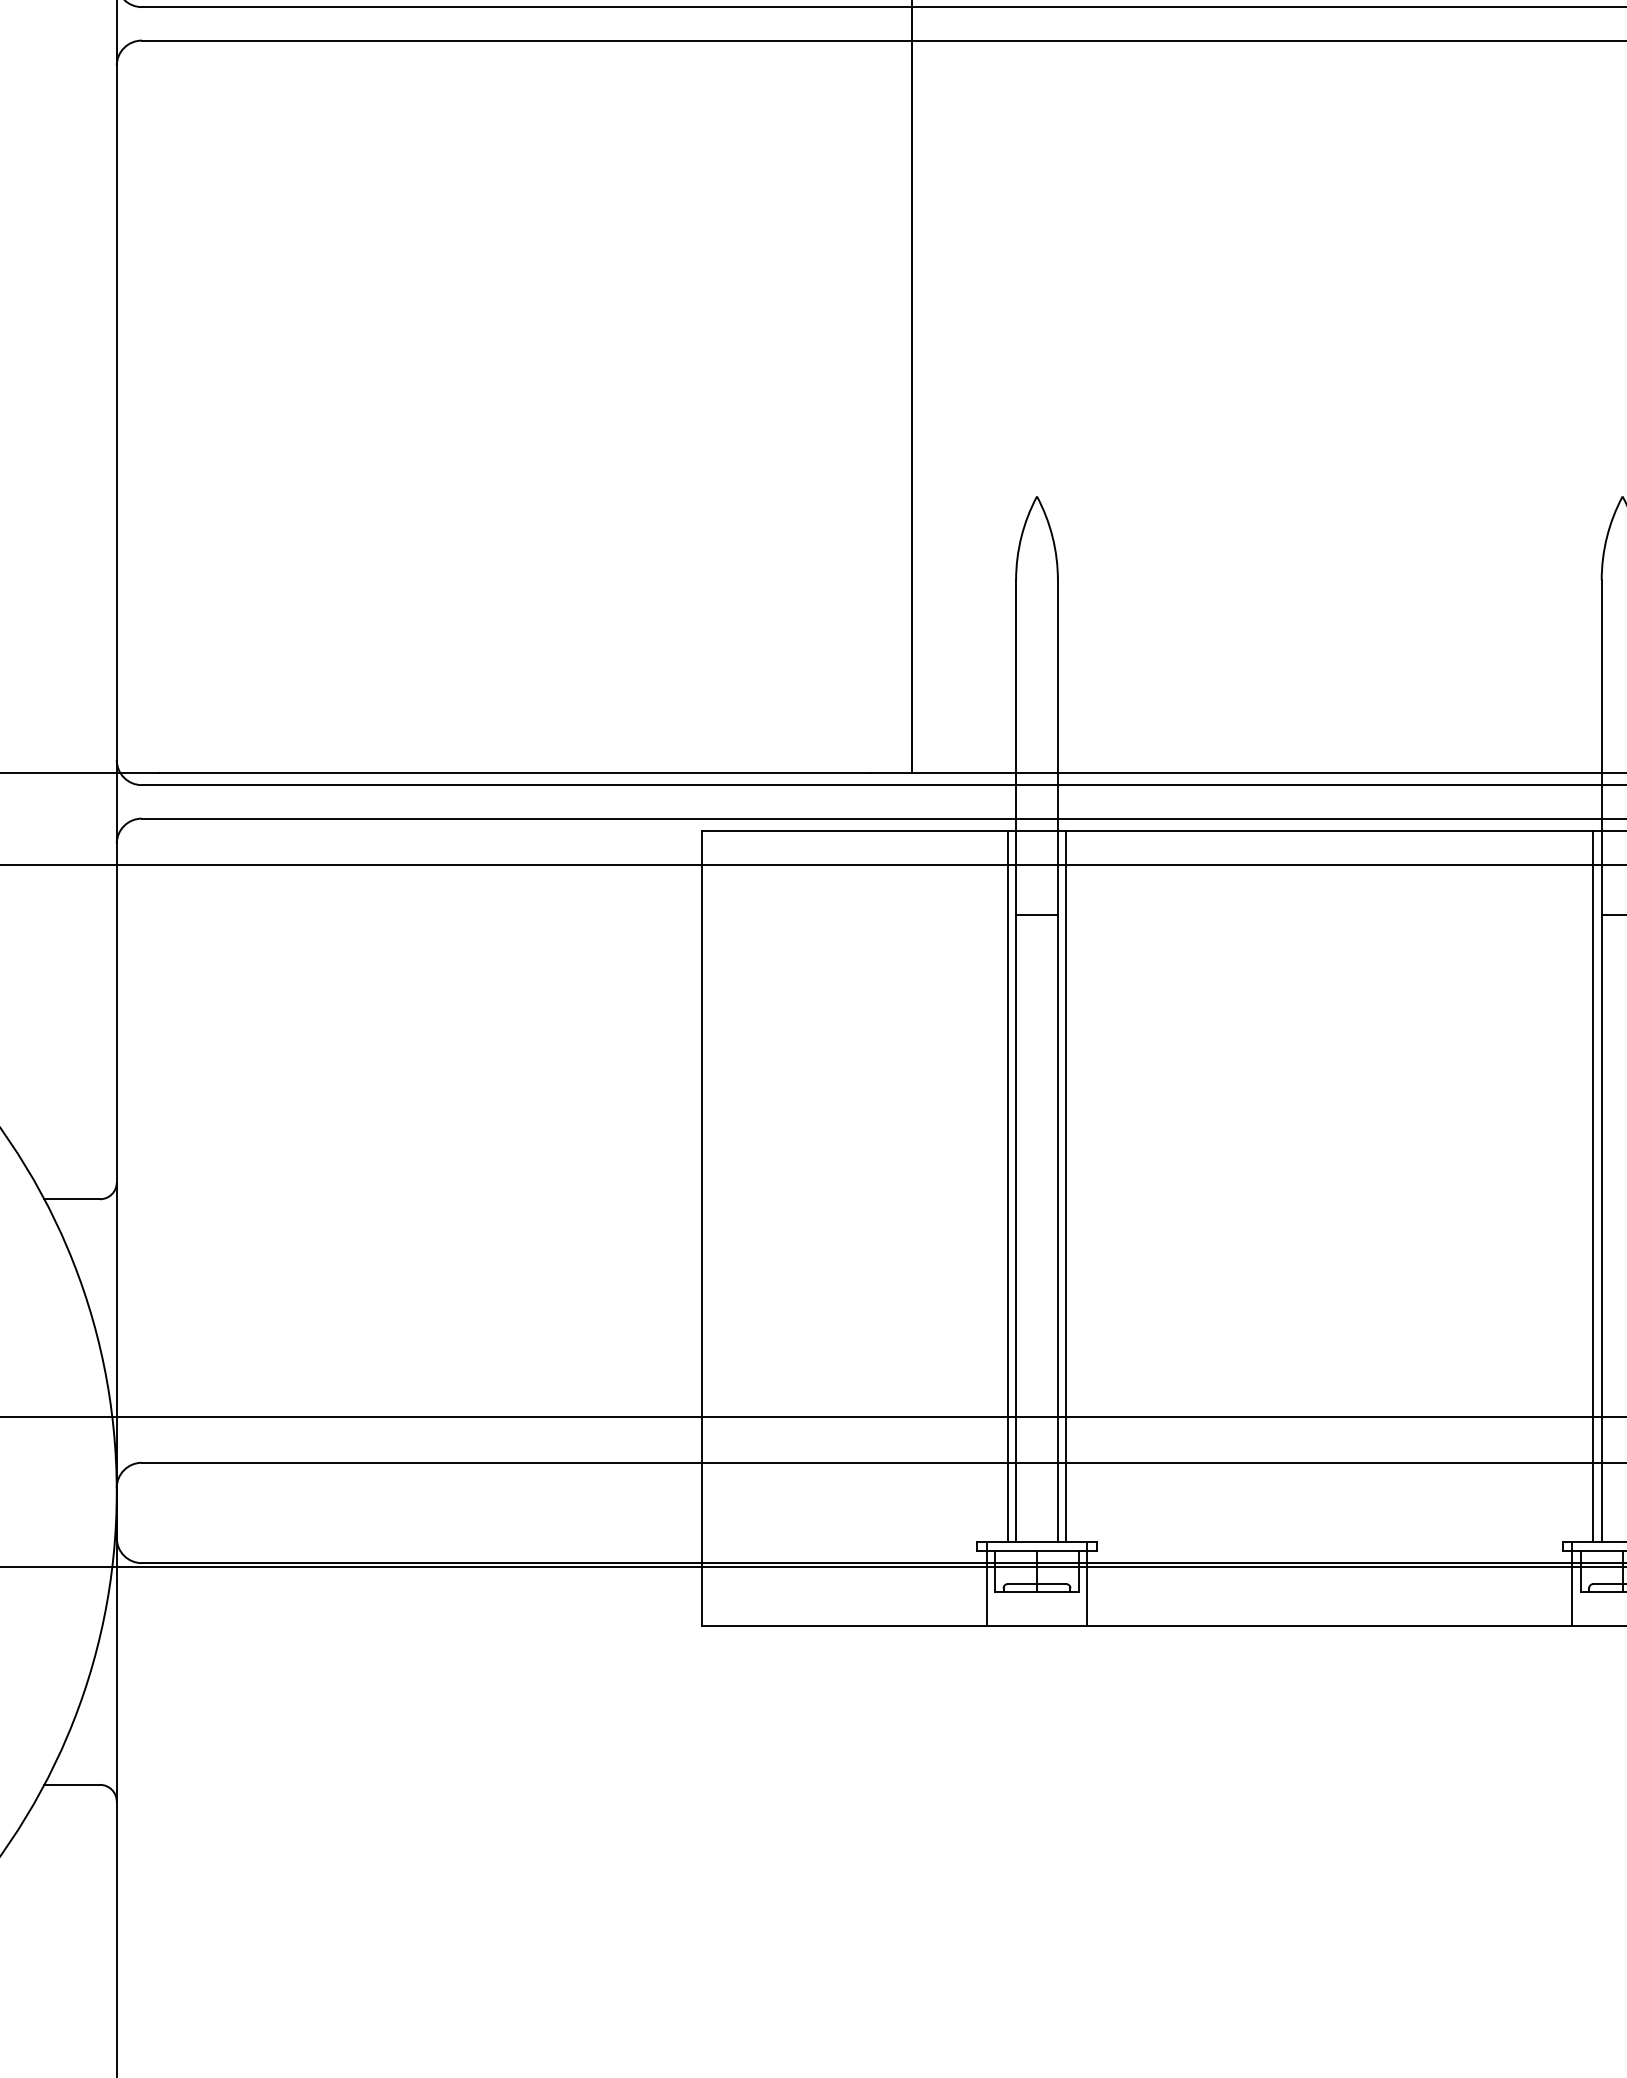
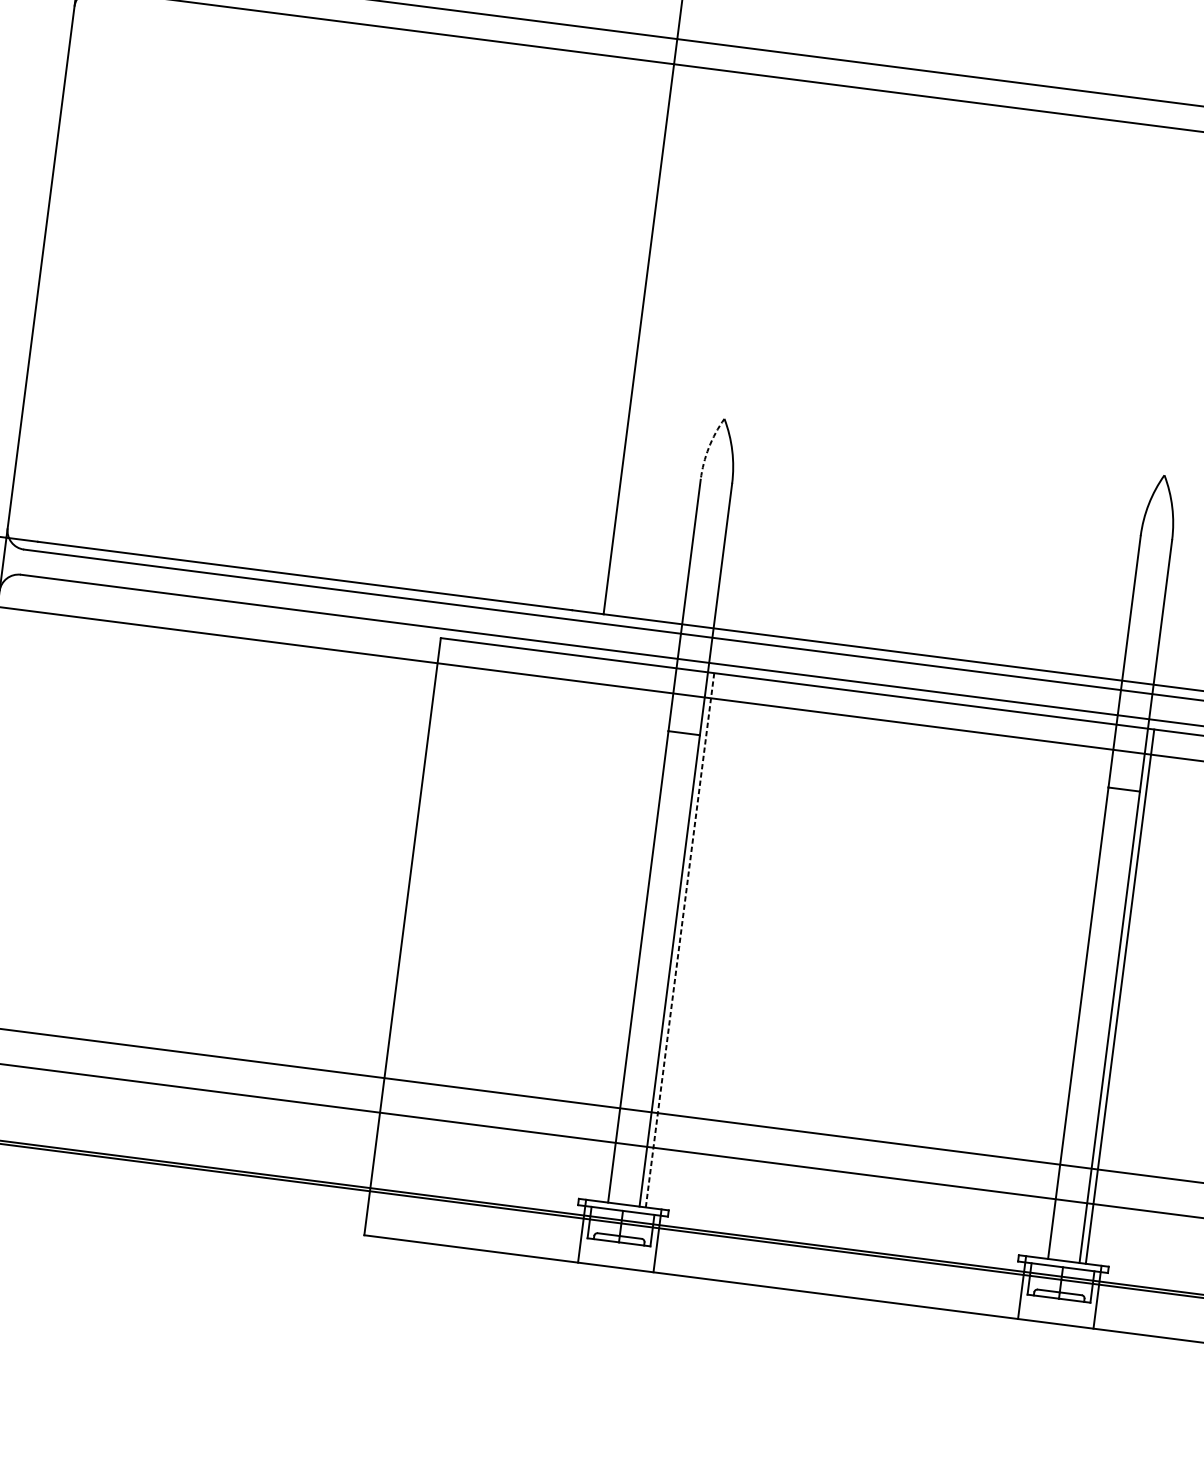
arc: (1021, 537) -> (708, 448), solid -> dashed
line: (1007, 1186) -> (635, 934), removed
line: (1066, 1186) -> (680, 940), solid -> dashed
line: (1593, 1186) -> (1076, 990), removed

